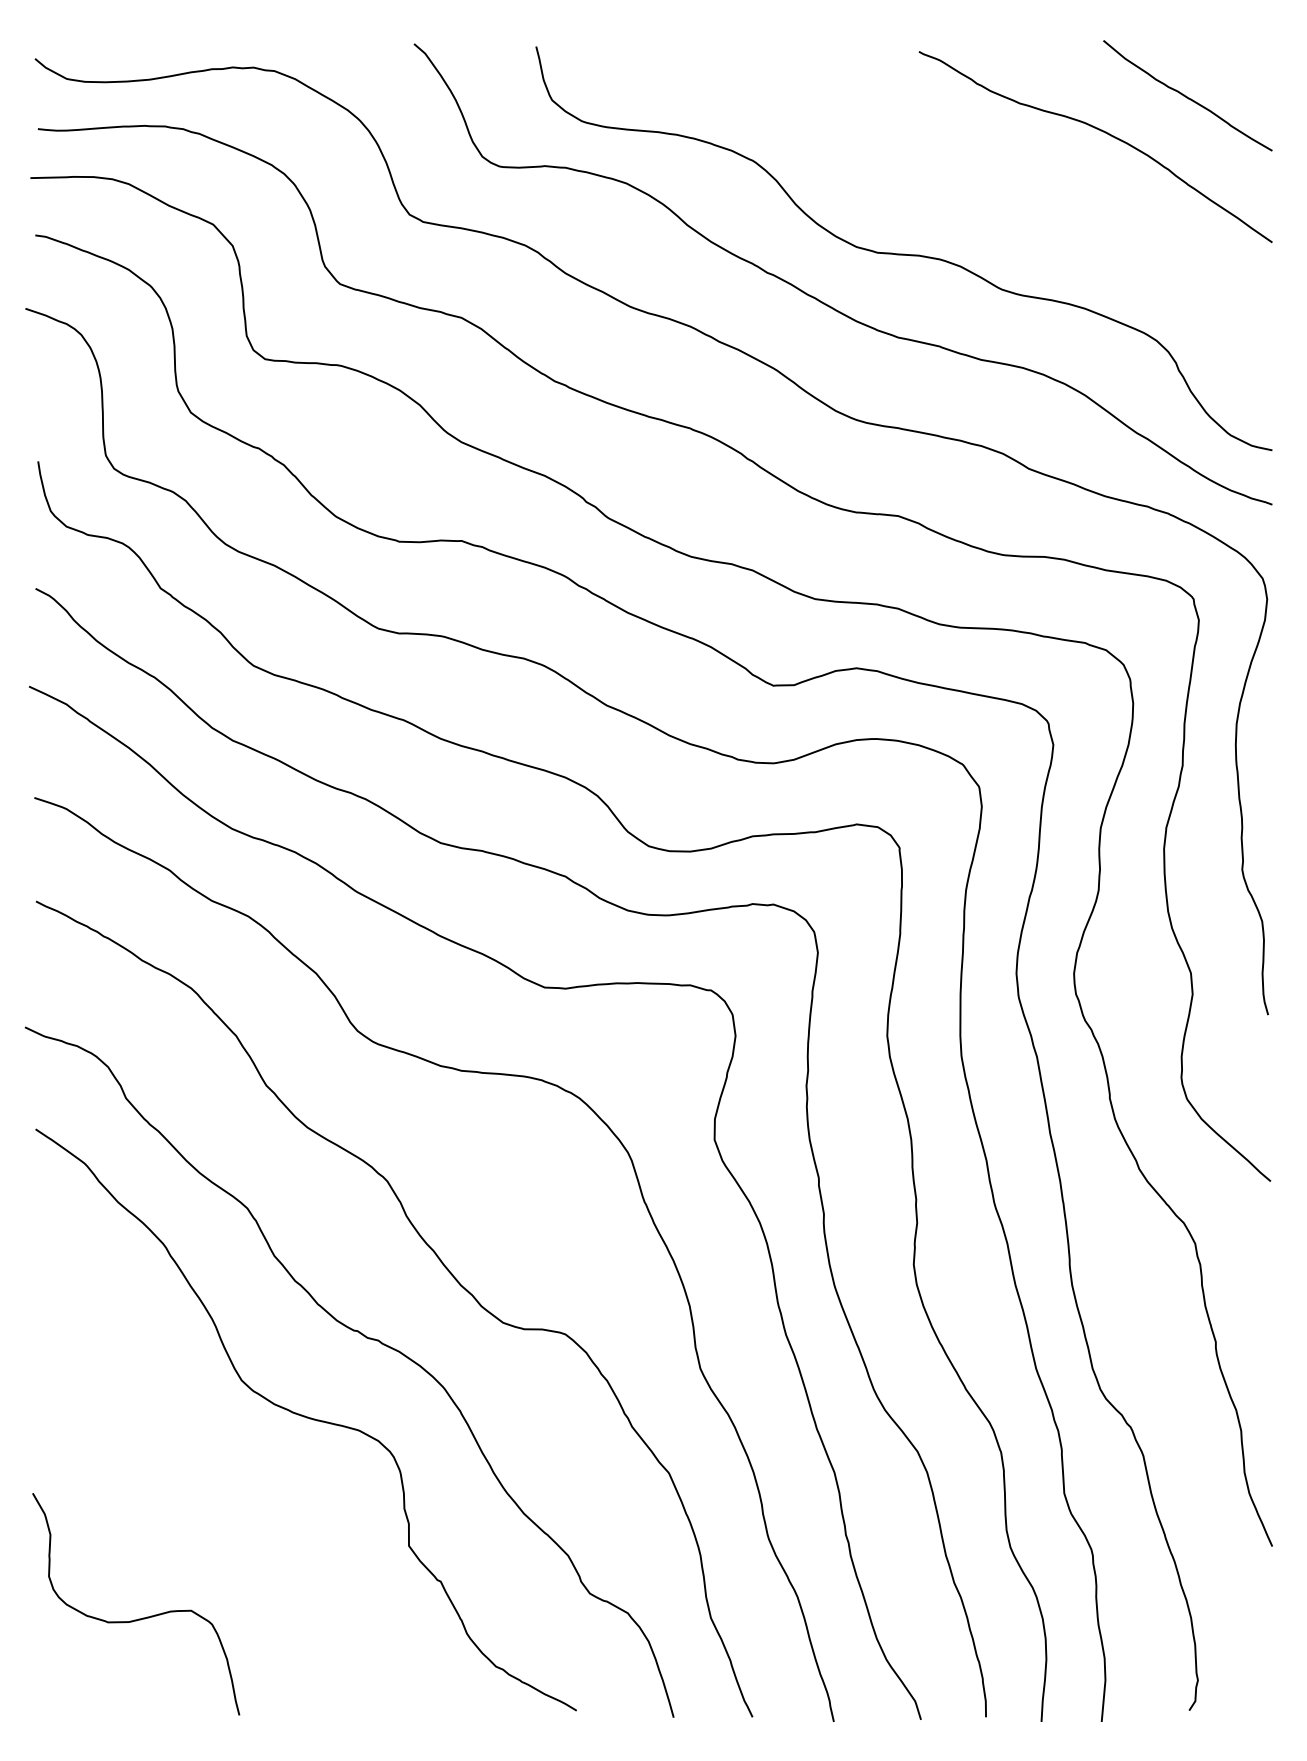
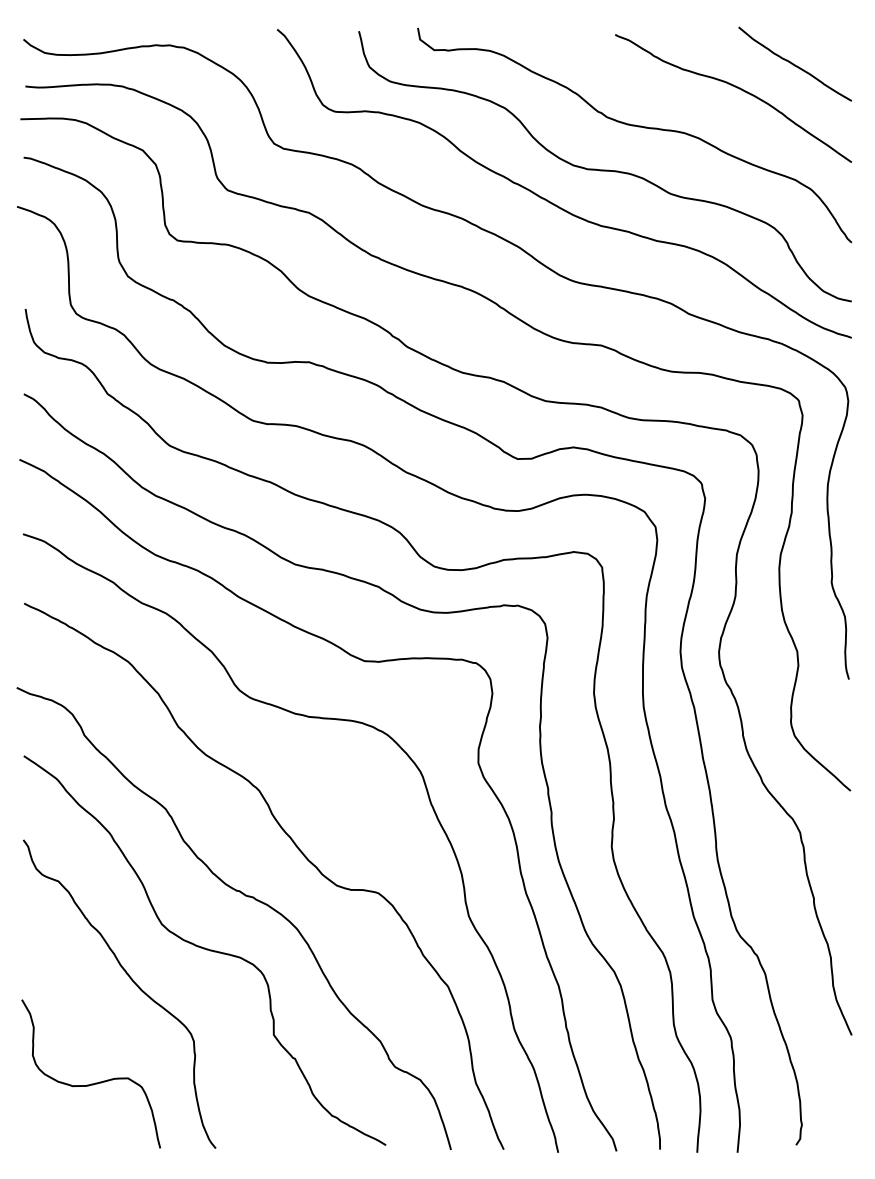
curve: (953, 190) -> (638, 127), added
curve: (196, 1464) -> (131, 980), added

